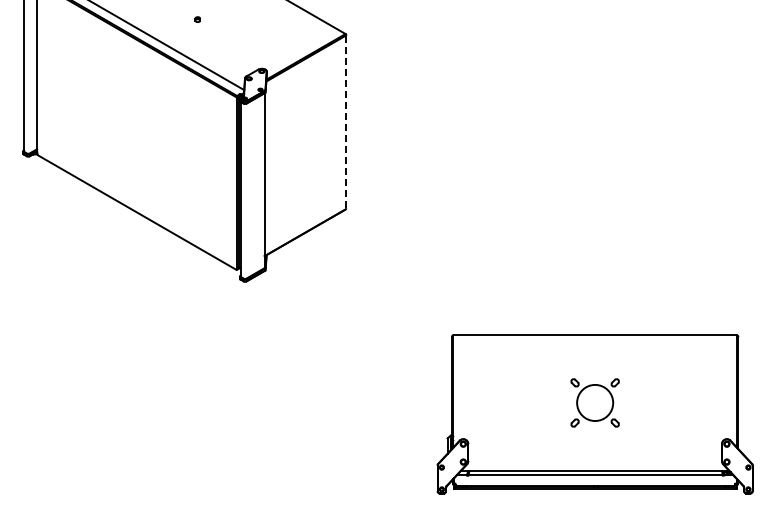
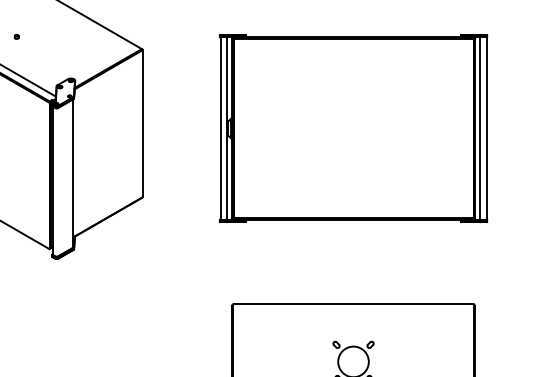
line: (346, 121) -> (142, 123), dashed -> solid
part: (594, 127) -> (352, 128), added

